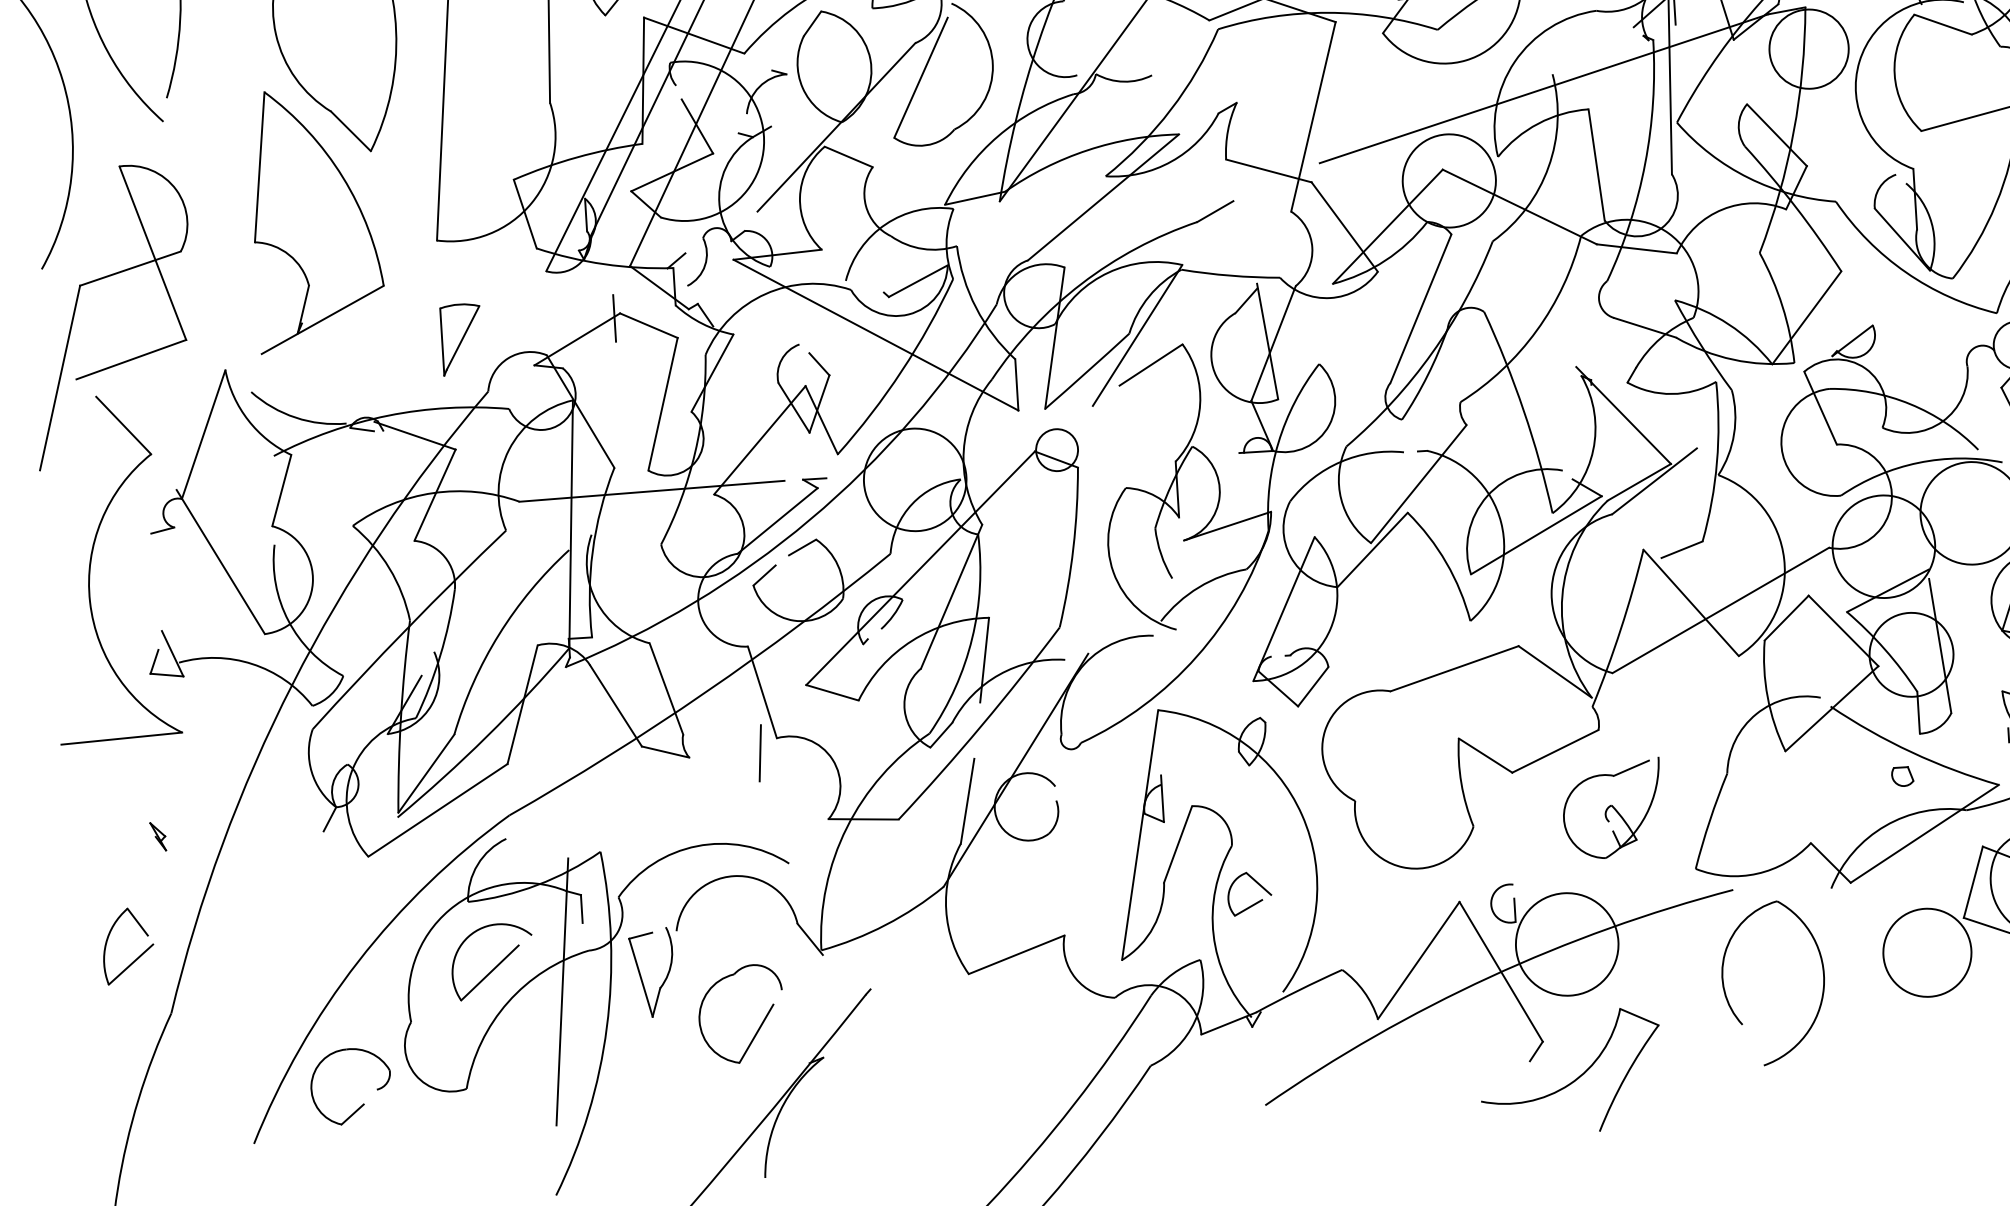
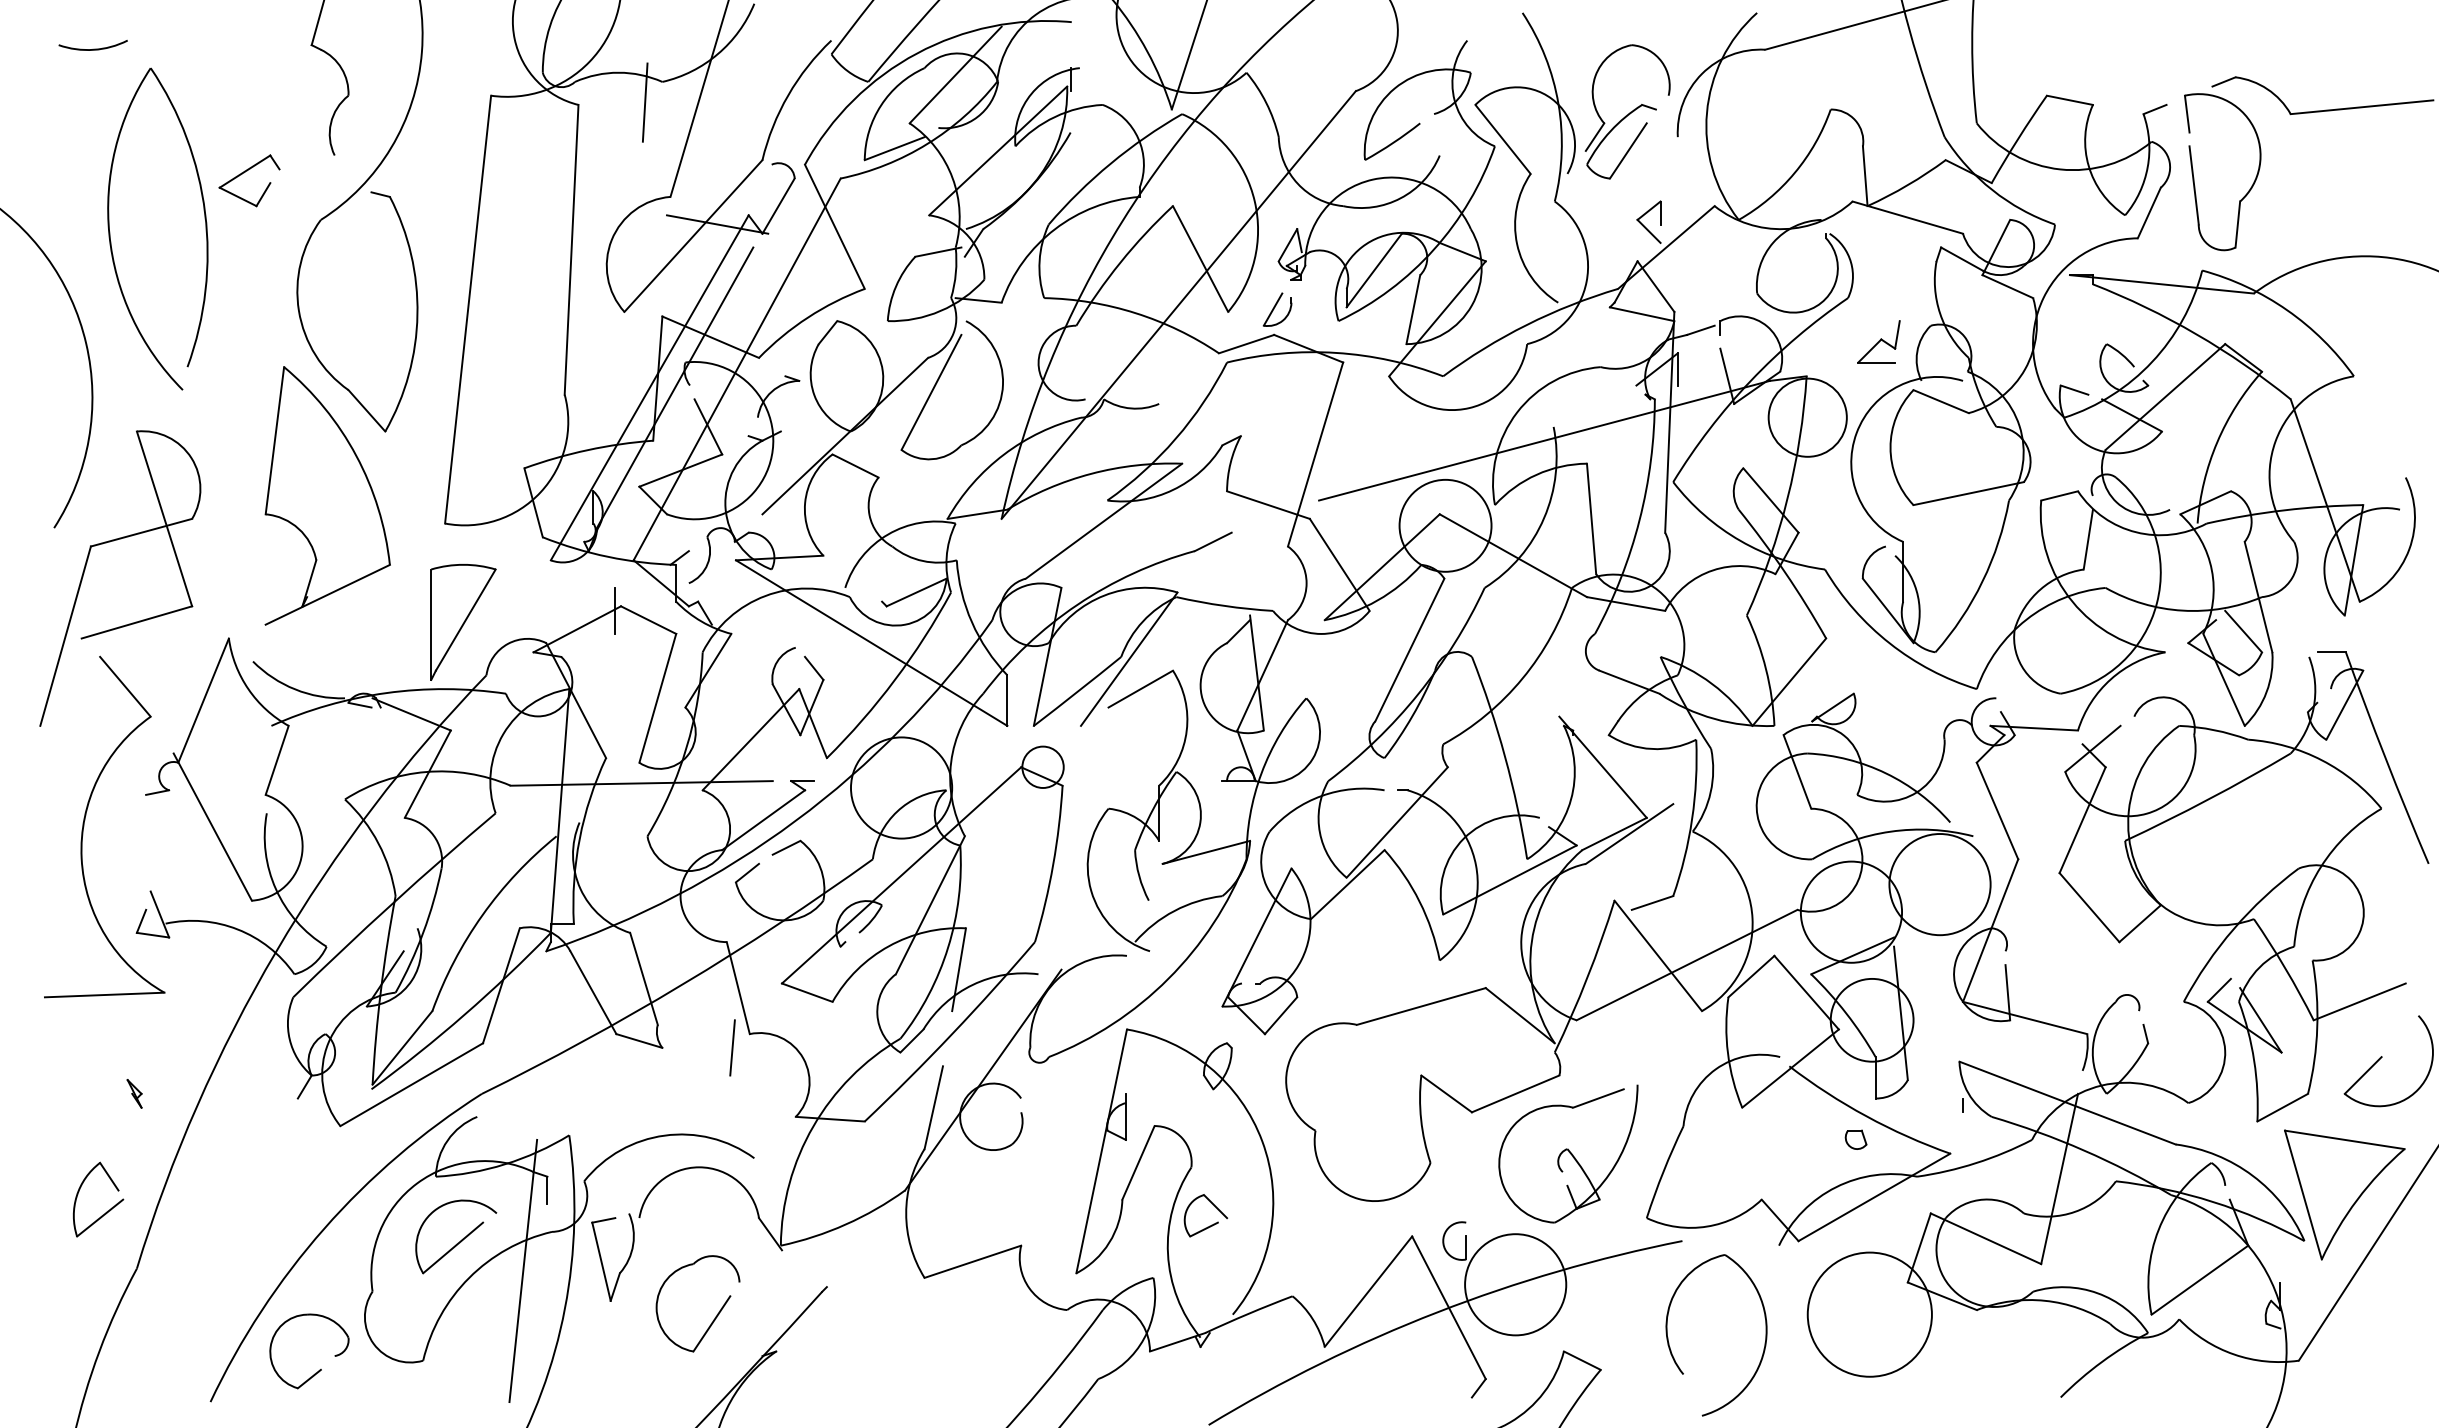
part: (461, 339) -> (463, 622), size x1.67
part: (1612, 808) -> (1568, 1153), size x1.43
circle: (1927, 952) -> (1869, 1314), size x1.43

